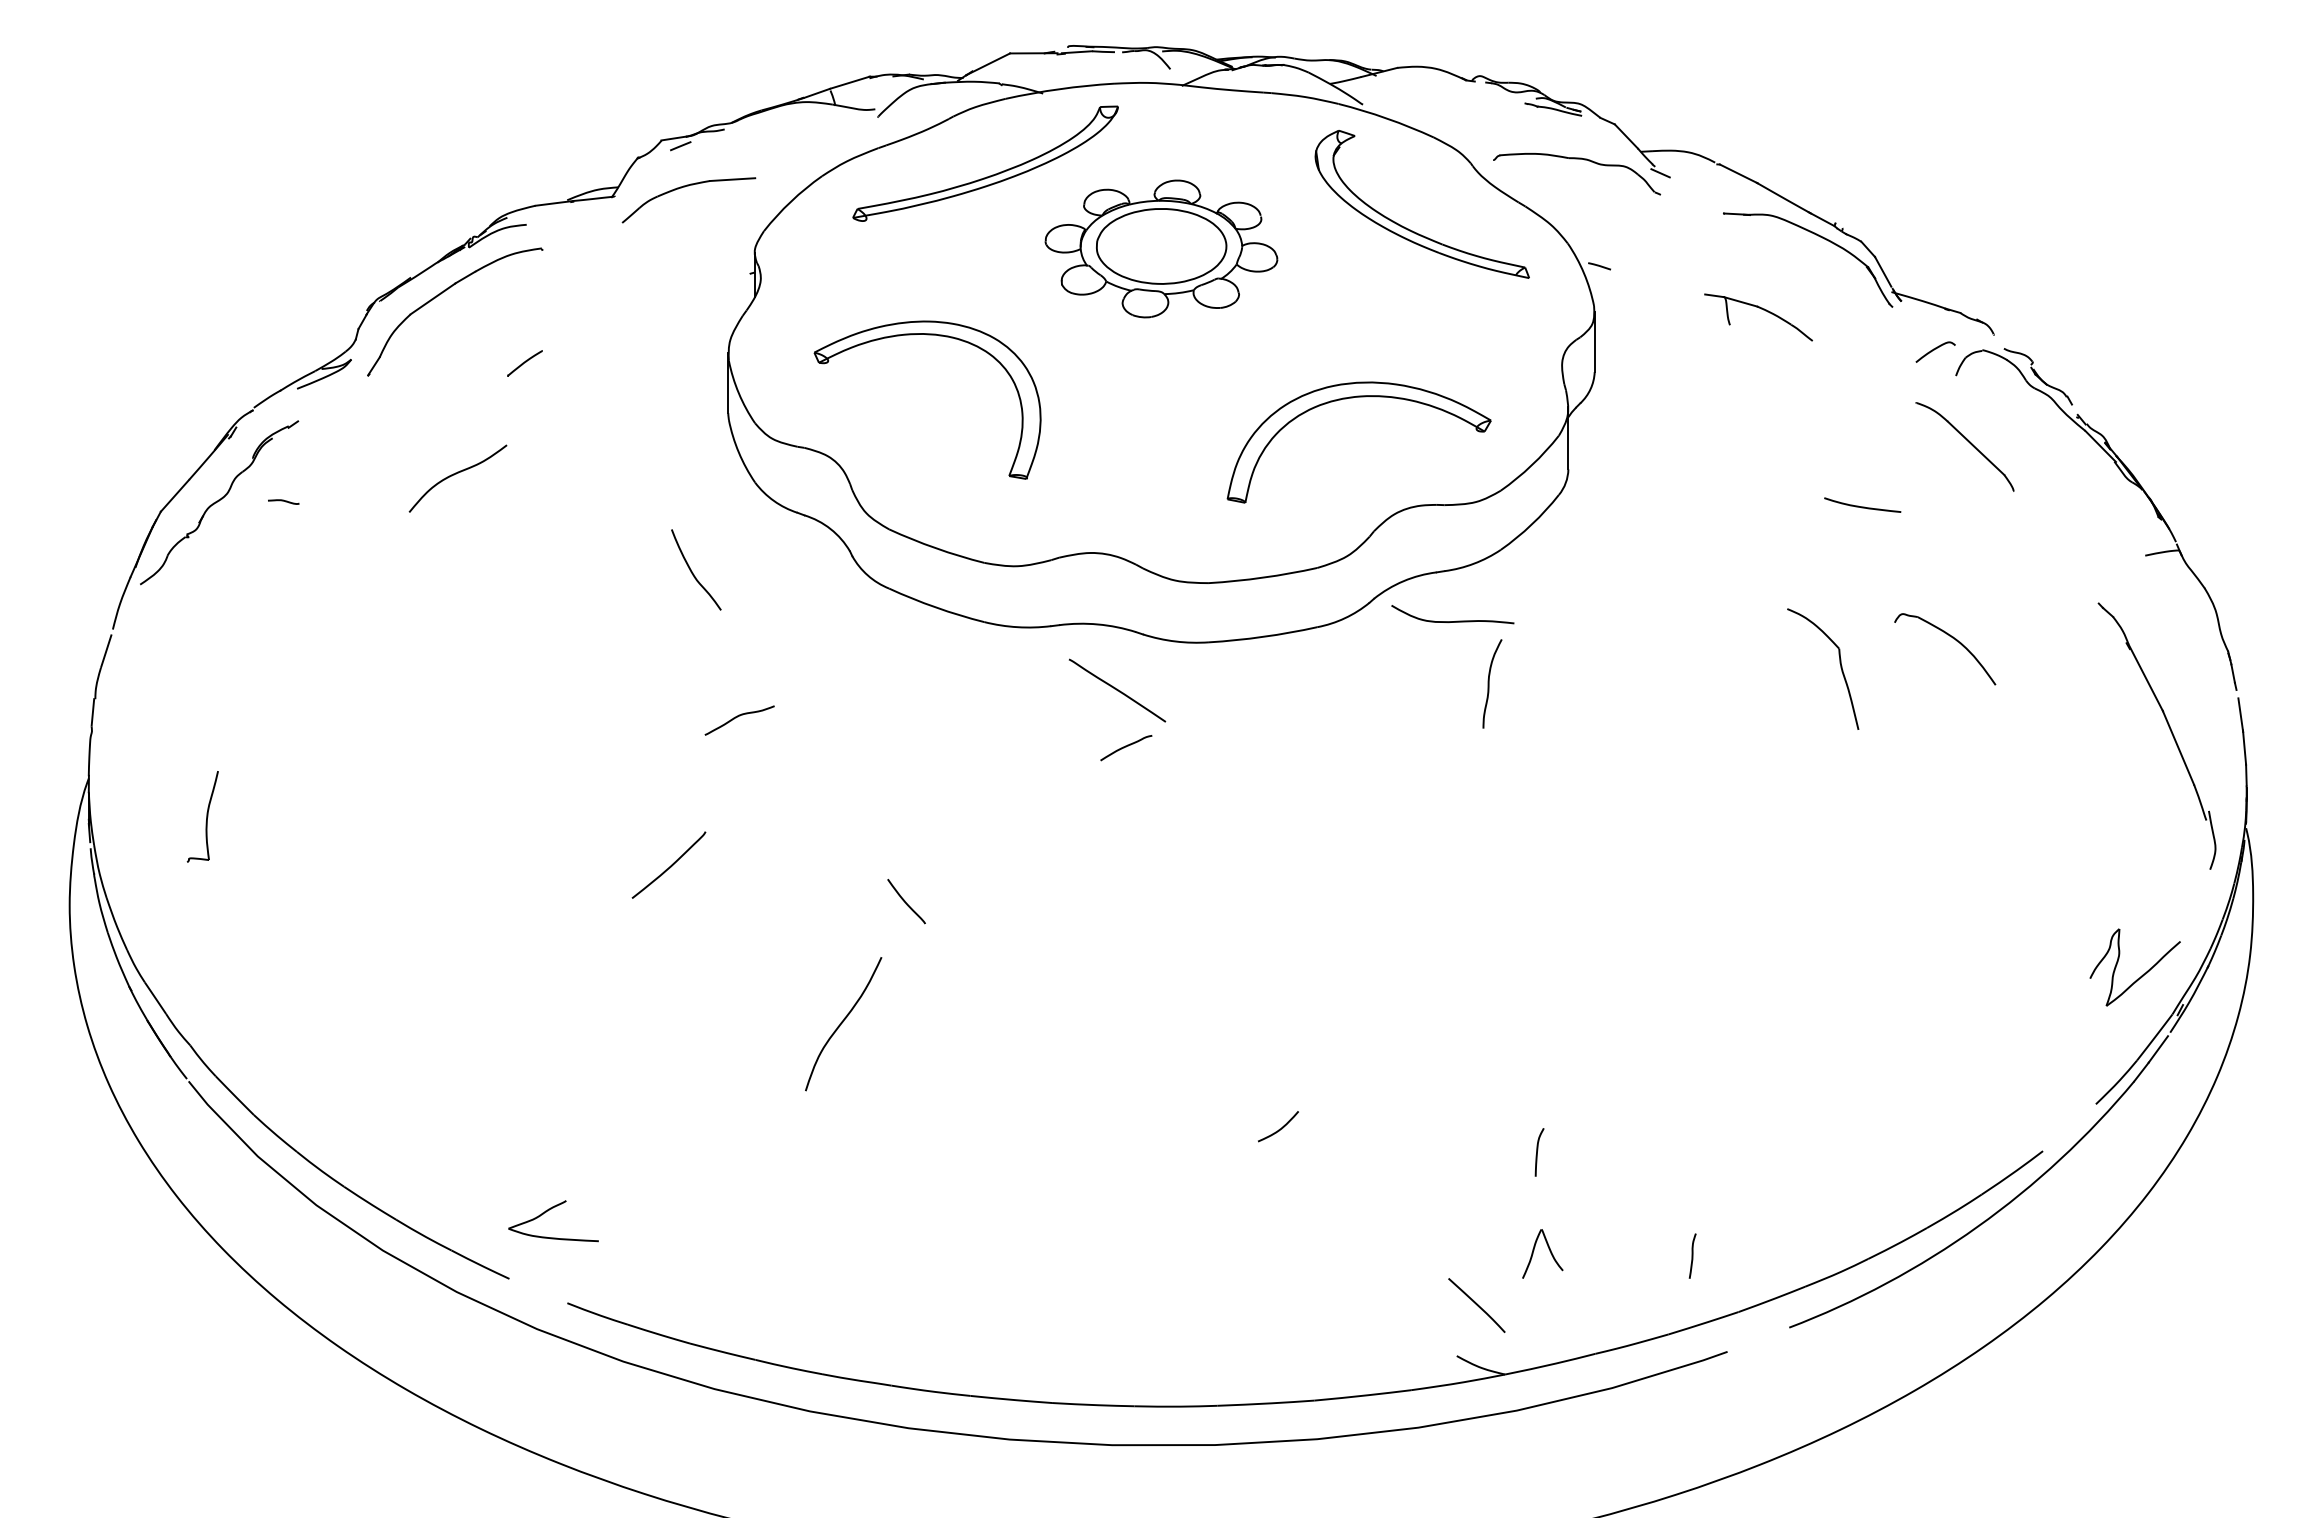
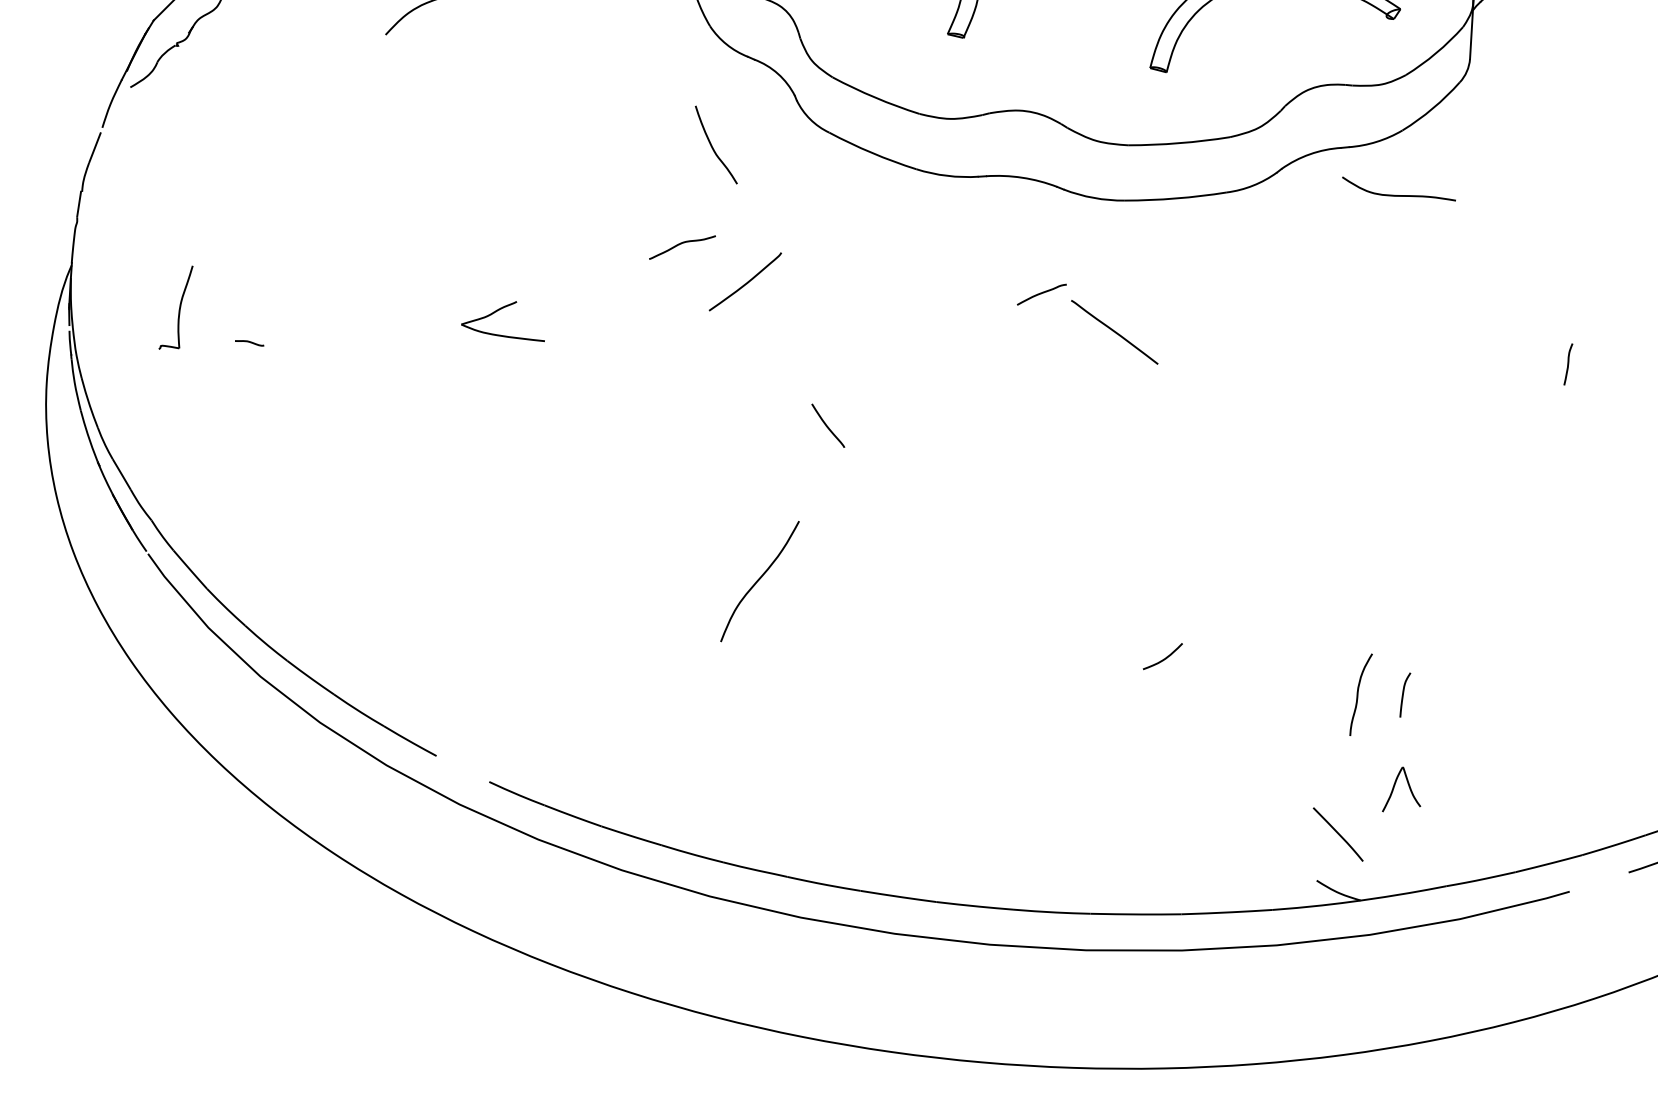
curve: (283, 501) -> (249, 342), moved
curve: (692, 571) -> (712, 146), moved
curve: (1452, 621) -> (1398, 195), moved
curve: (1489, 683) -> (1358, 694), moved
line: (1117, 690) -> (1114, 332), moved
curve: (670, 865) -> (746, 282), moved
curve: (842, 1023) -> (758, 580), moved
part: (548, 1211) -> (499, 310), moved
curve: (1692, 1255) -> (1568, 363), moved

